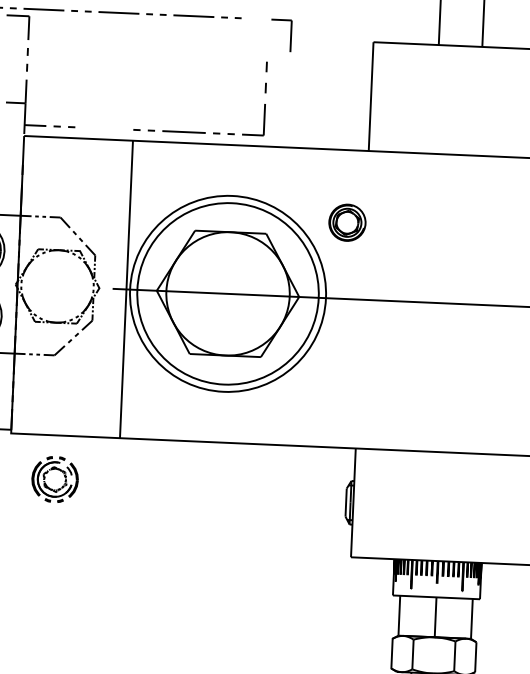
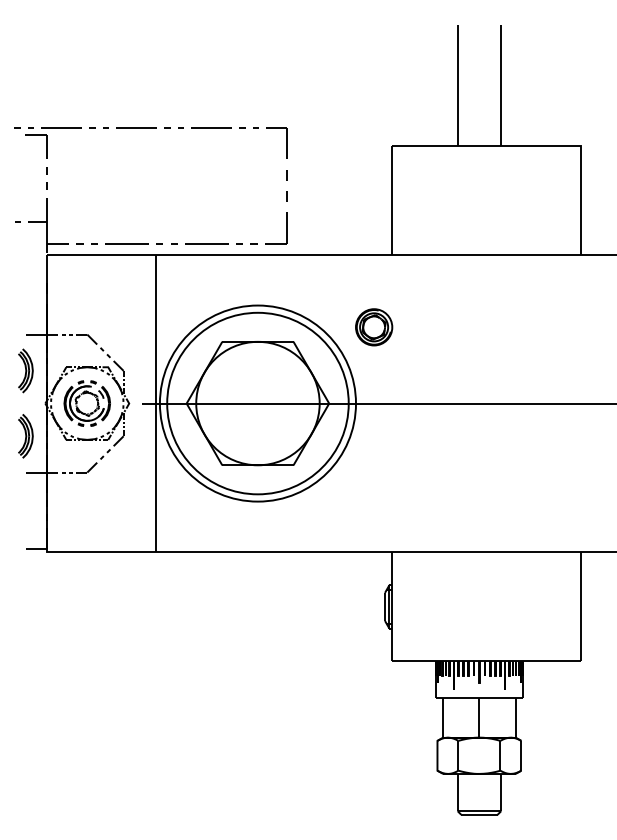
part: (290, 35) -> (286, 142), moved
line: (103, 128) -> (126, 243), added
part: (54, 479) -> (86, 403), moved

